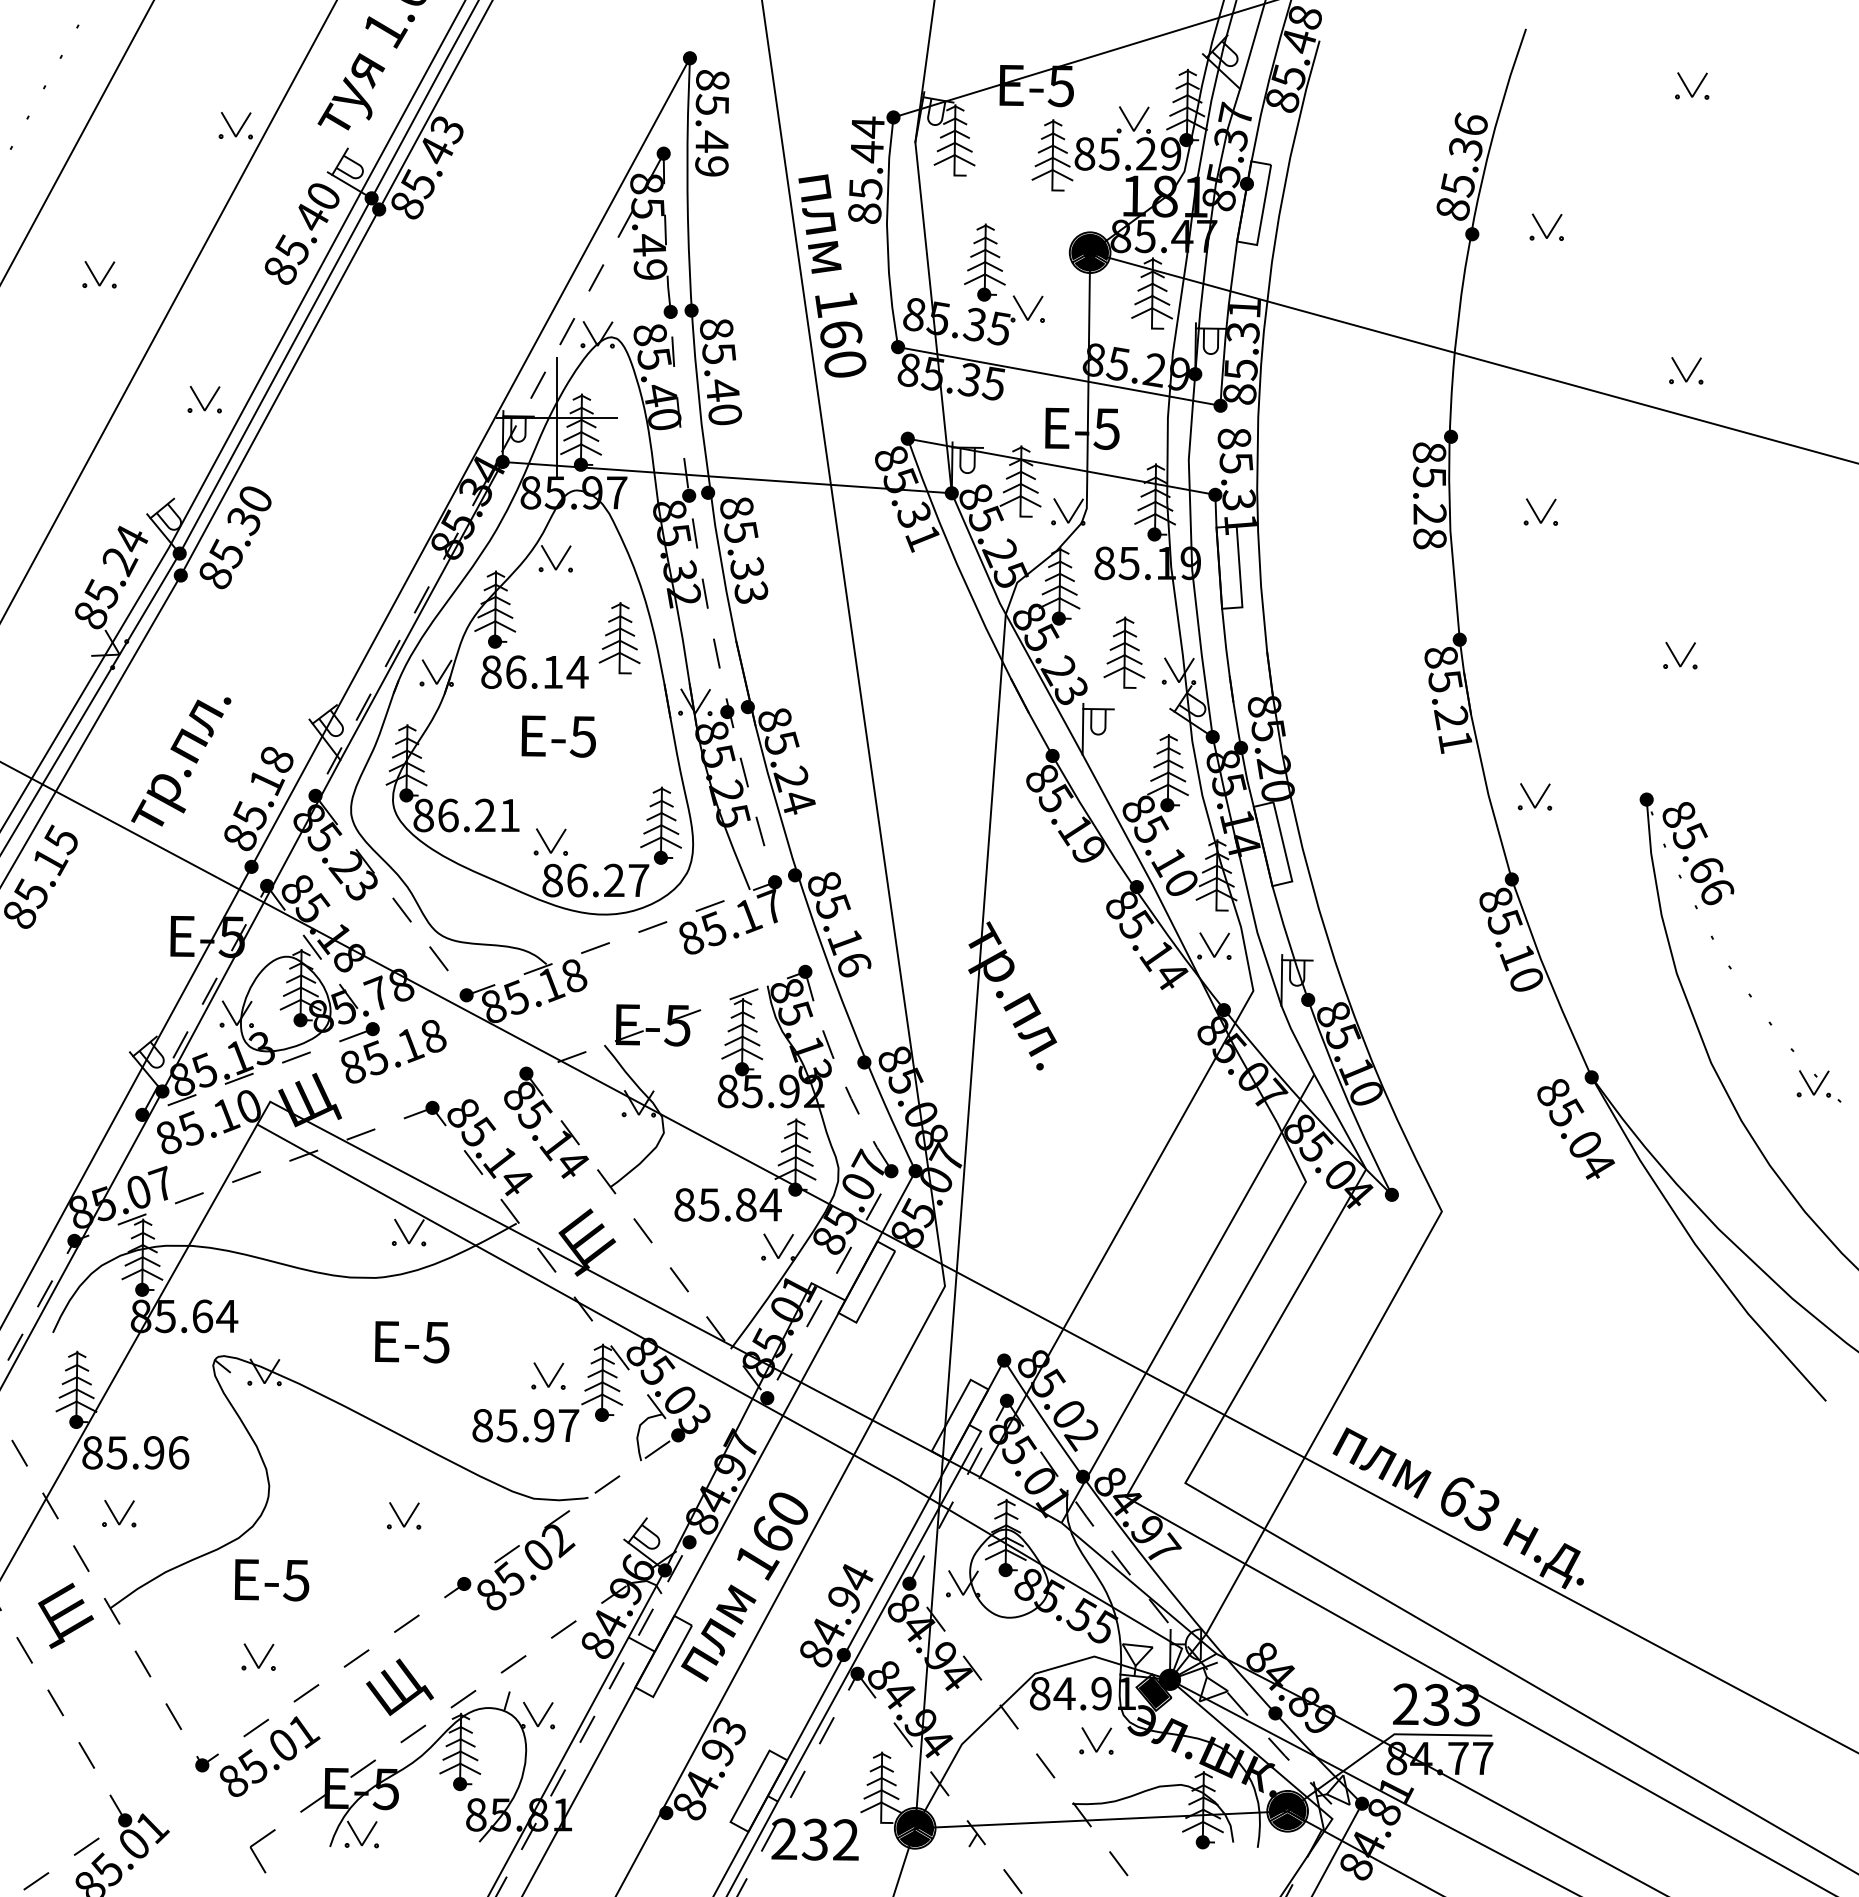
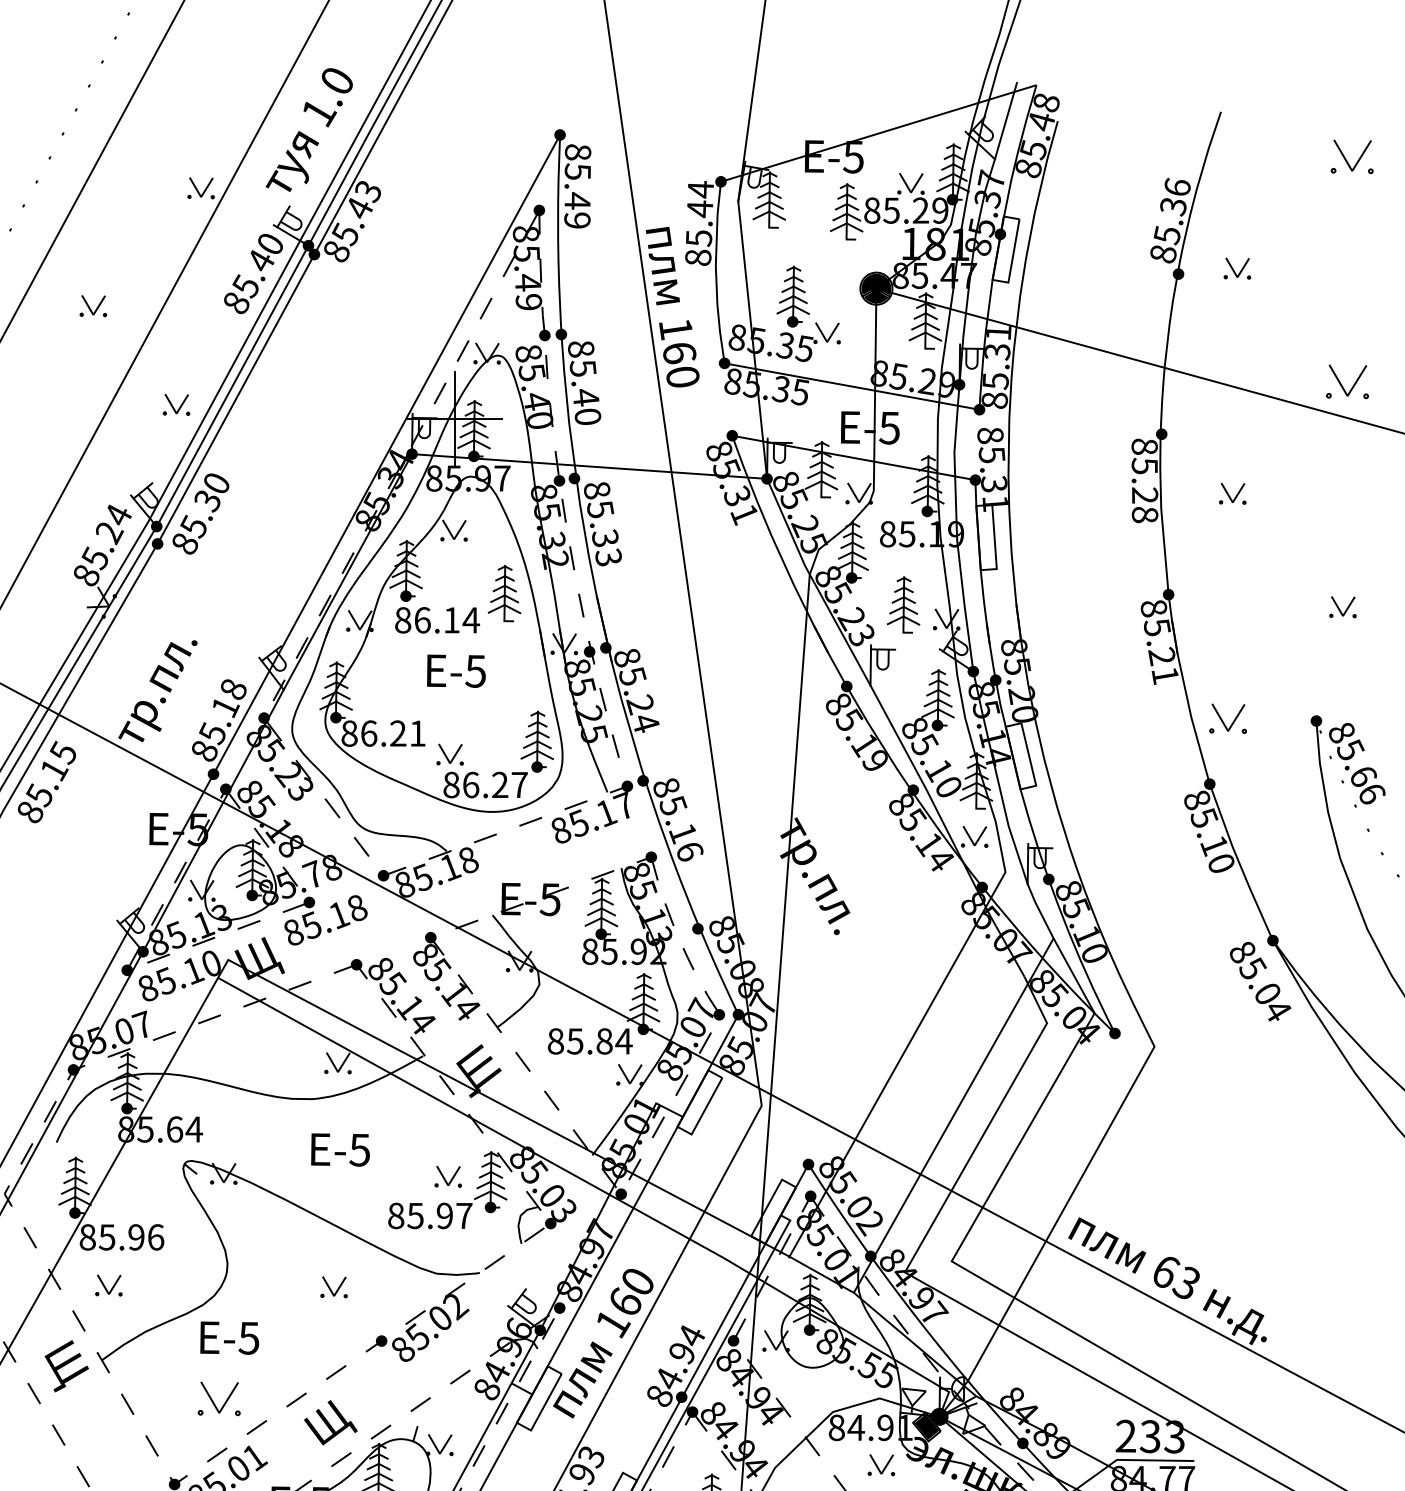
part: (1692, 85) -> (1352, 156), size x1.6
part: (1686, 370) -> (1347, 381), size x1.6
part: (1534, 796) -> (1227, 718), size x1.4
part: (258, 1656) -> (219, 1398), size x1.6

